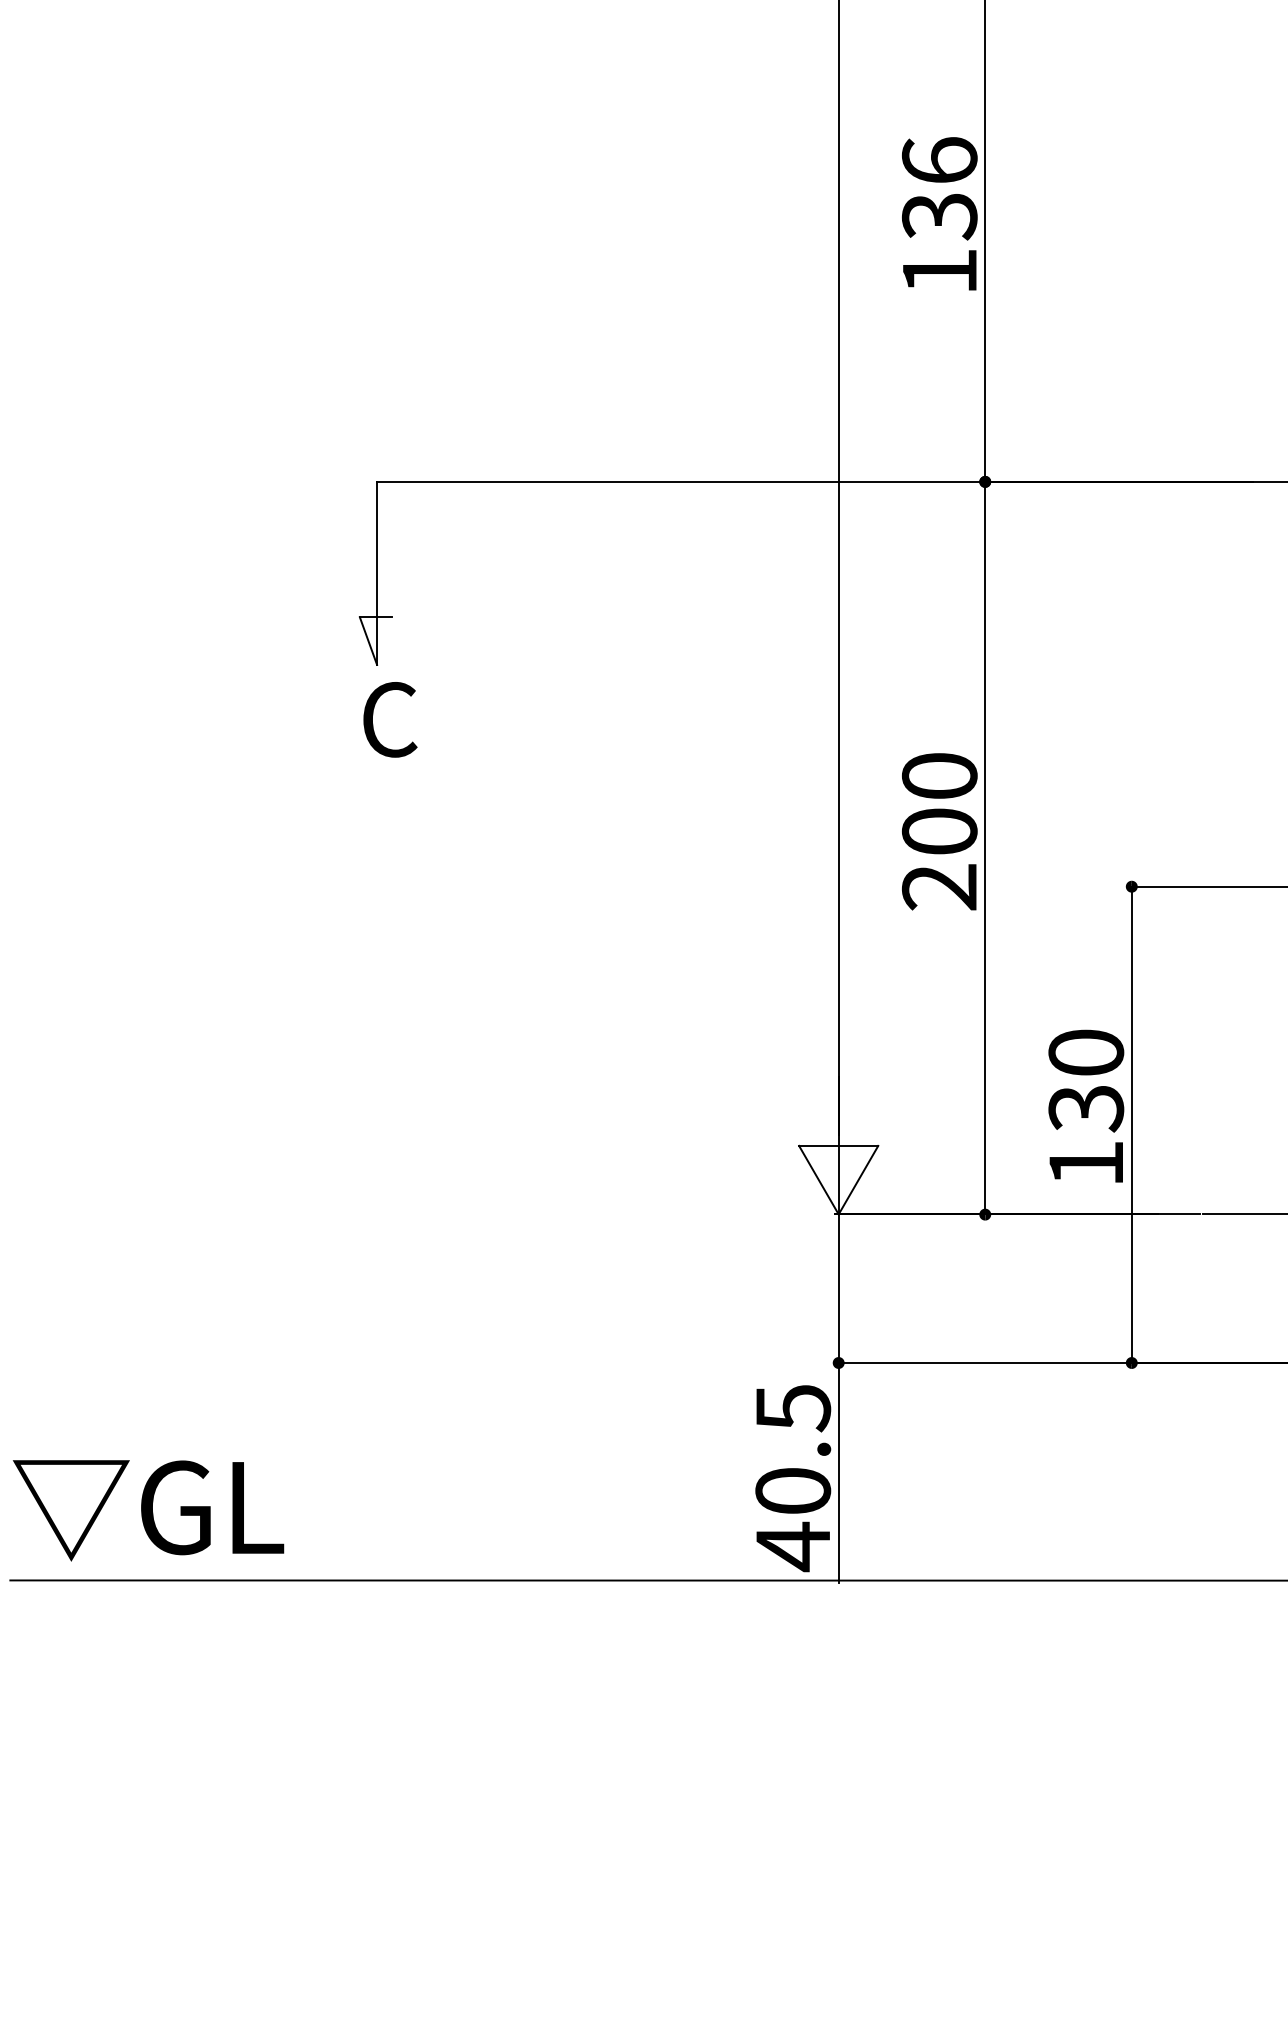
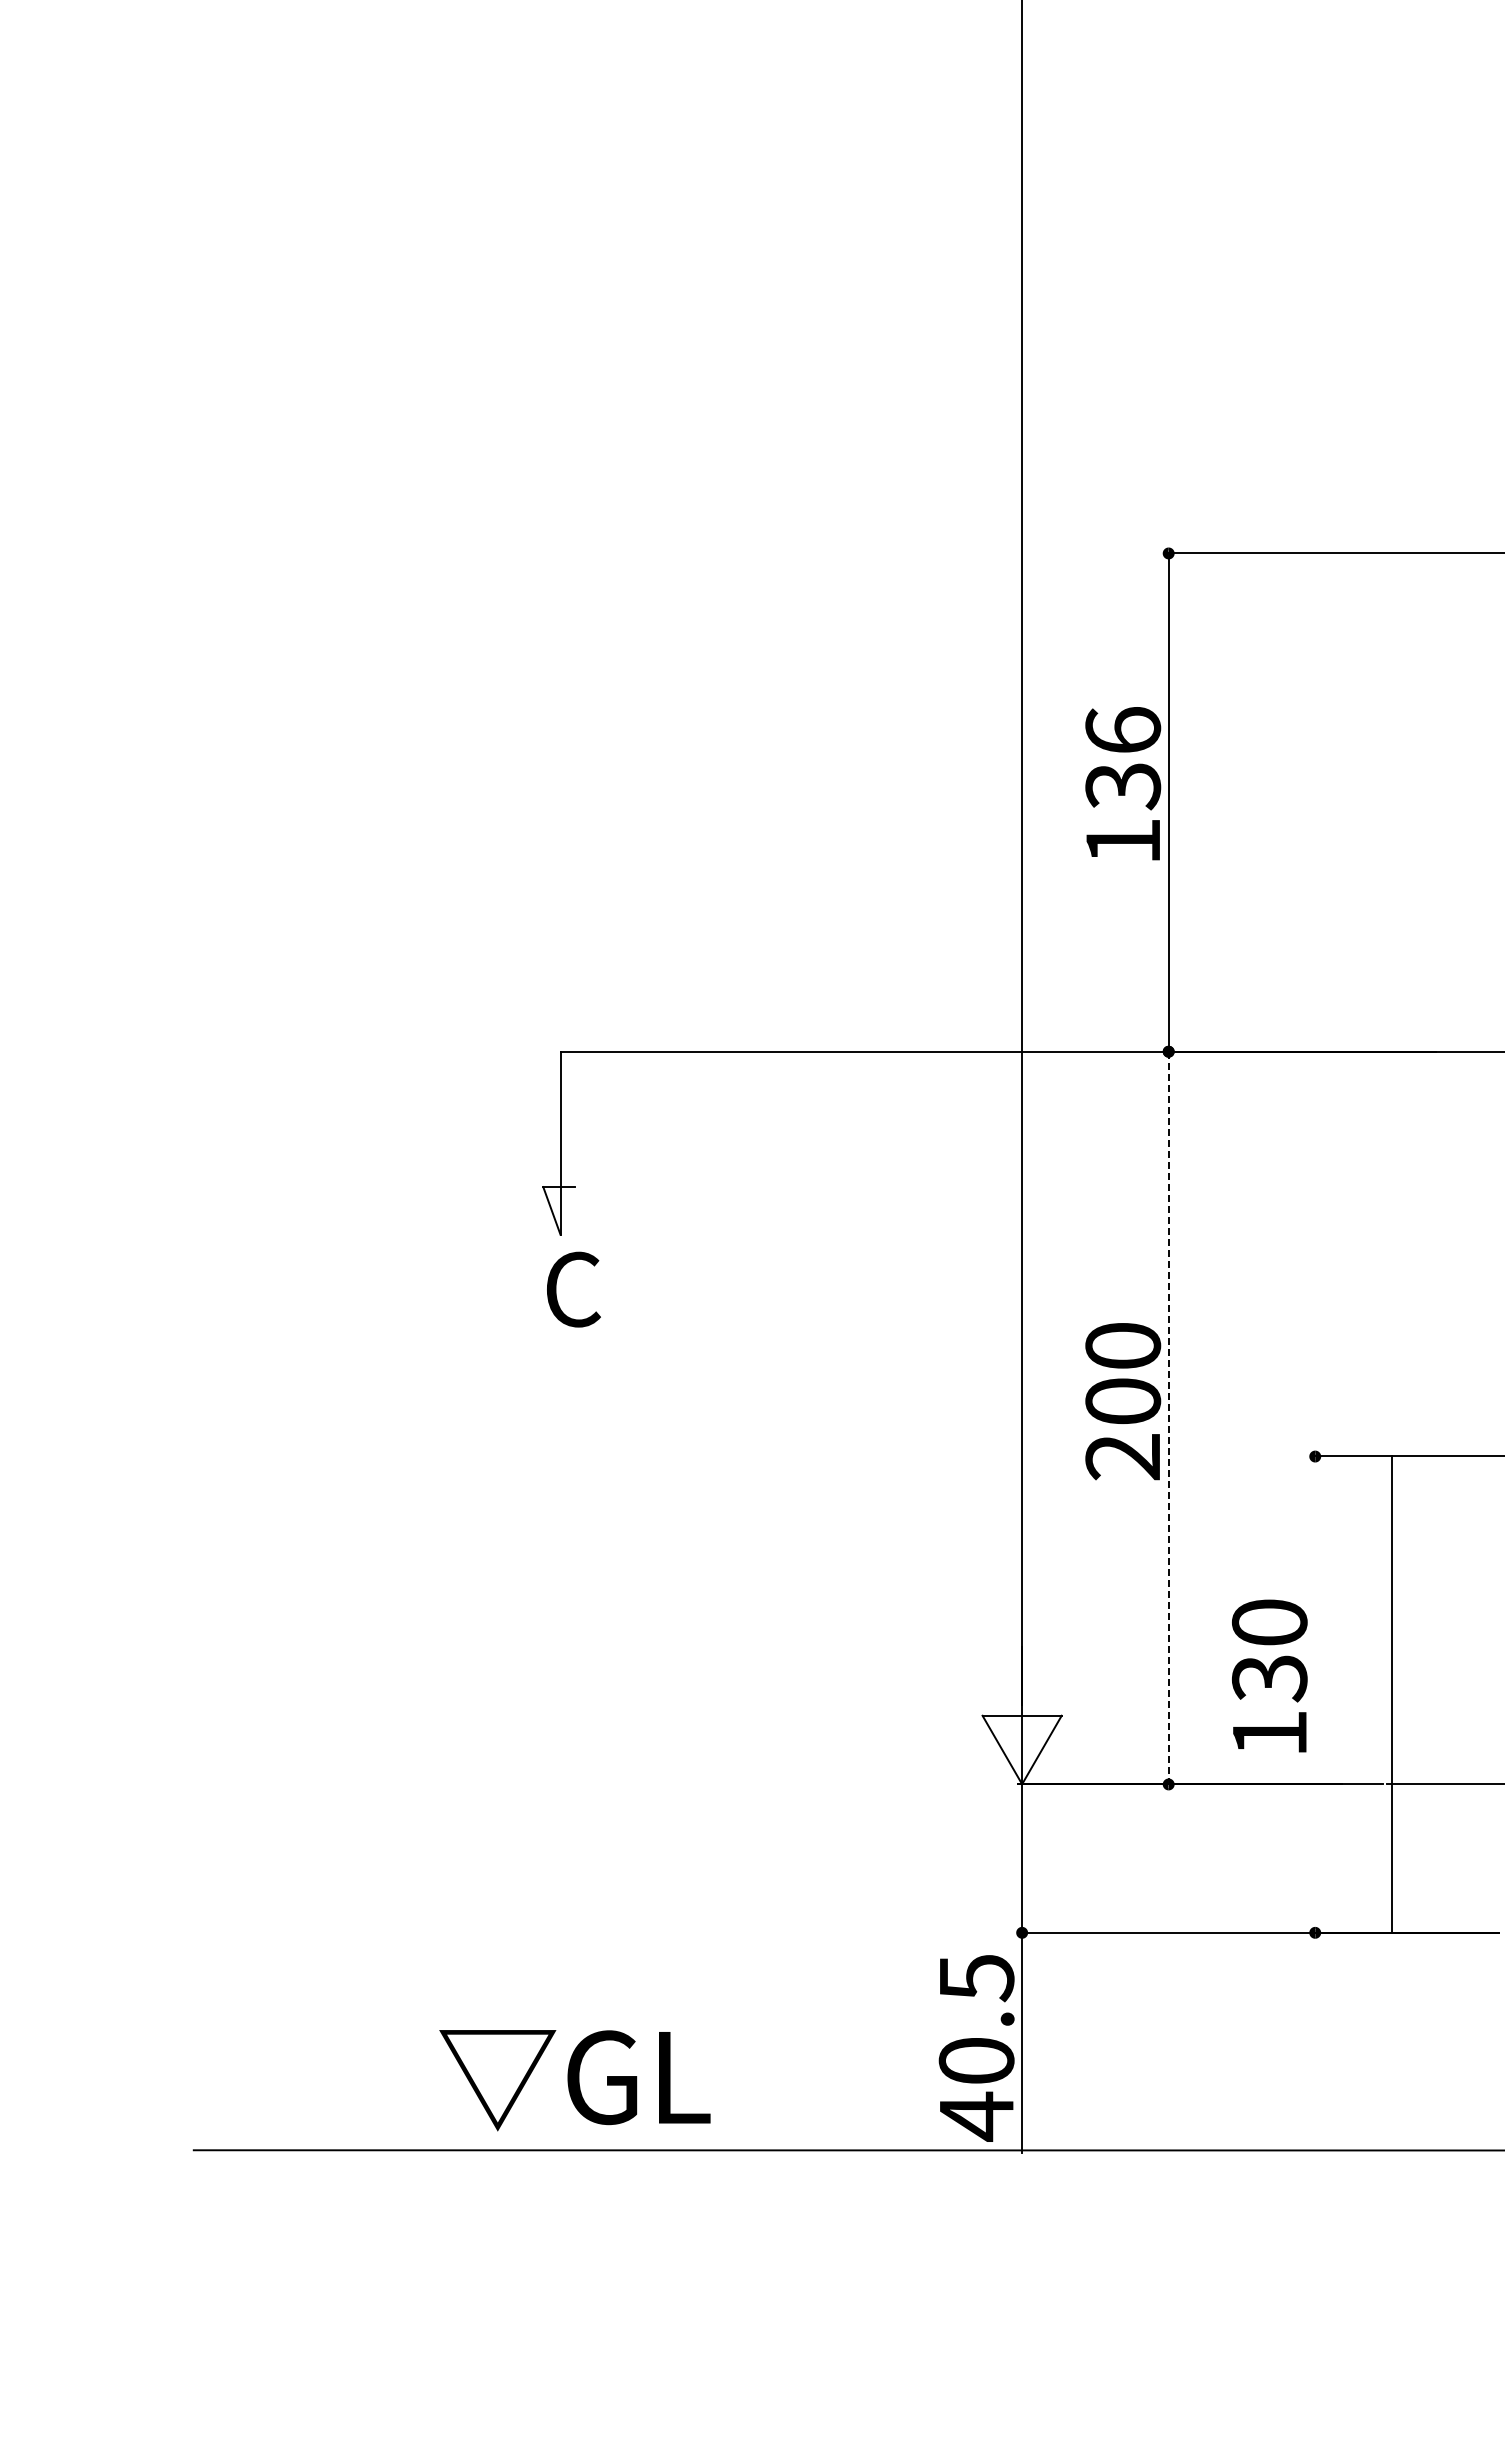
line: (985, 848) -> (1168, 1418), solid -> dashed
line: (1132, 1124) -> (1392, 1694), moved
text: (148, 1510) -> (574, 2080), moved

